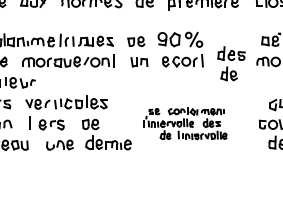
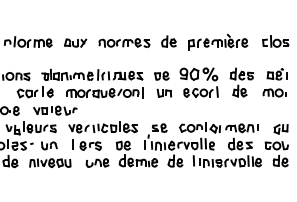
part: (230, 63) -> (241, 82), moved
part: (184, 123) -> (202, 144), size x1.67

